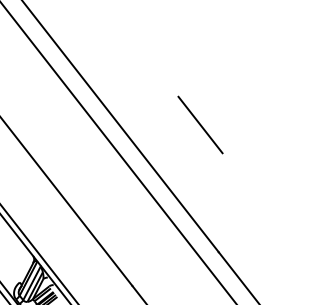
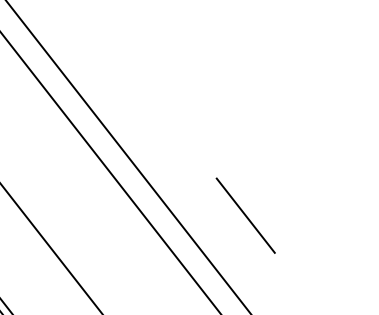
line: (200, 124) -> (245, 215), moved

